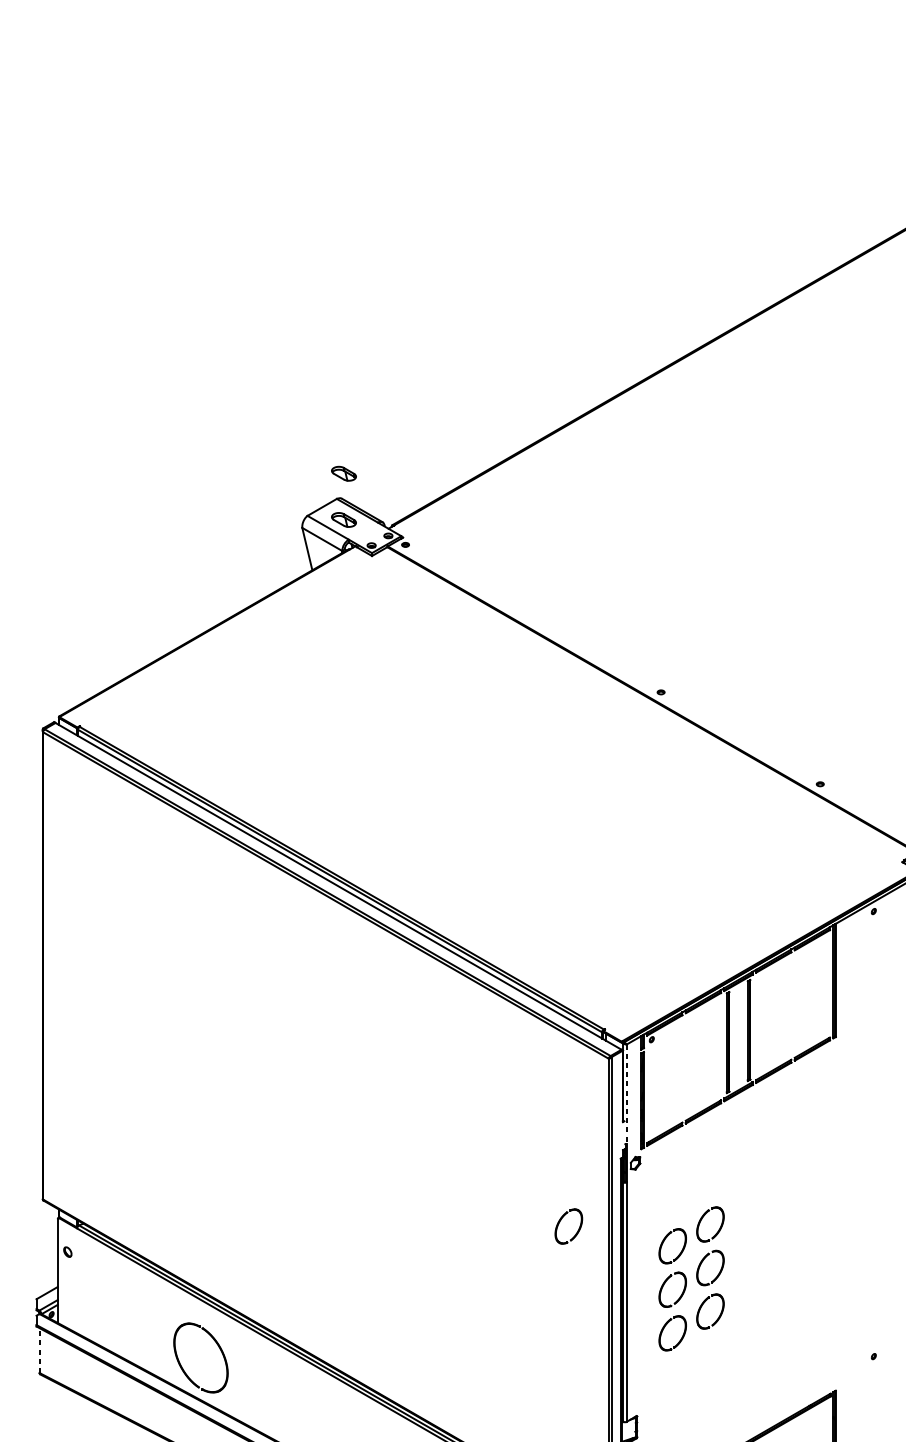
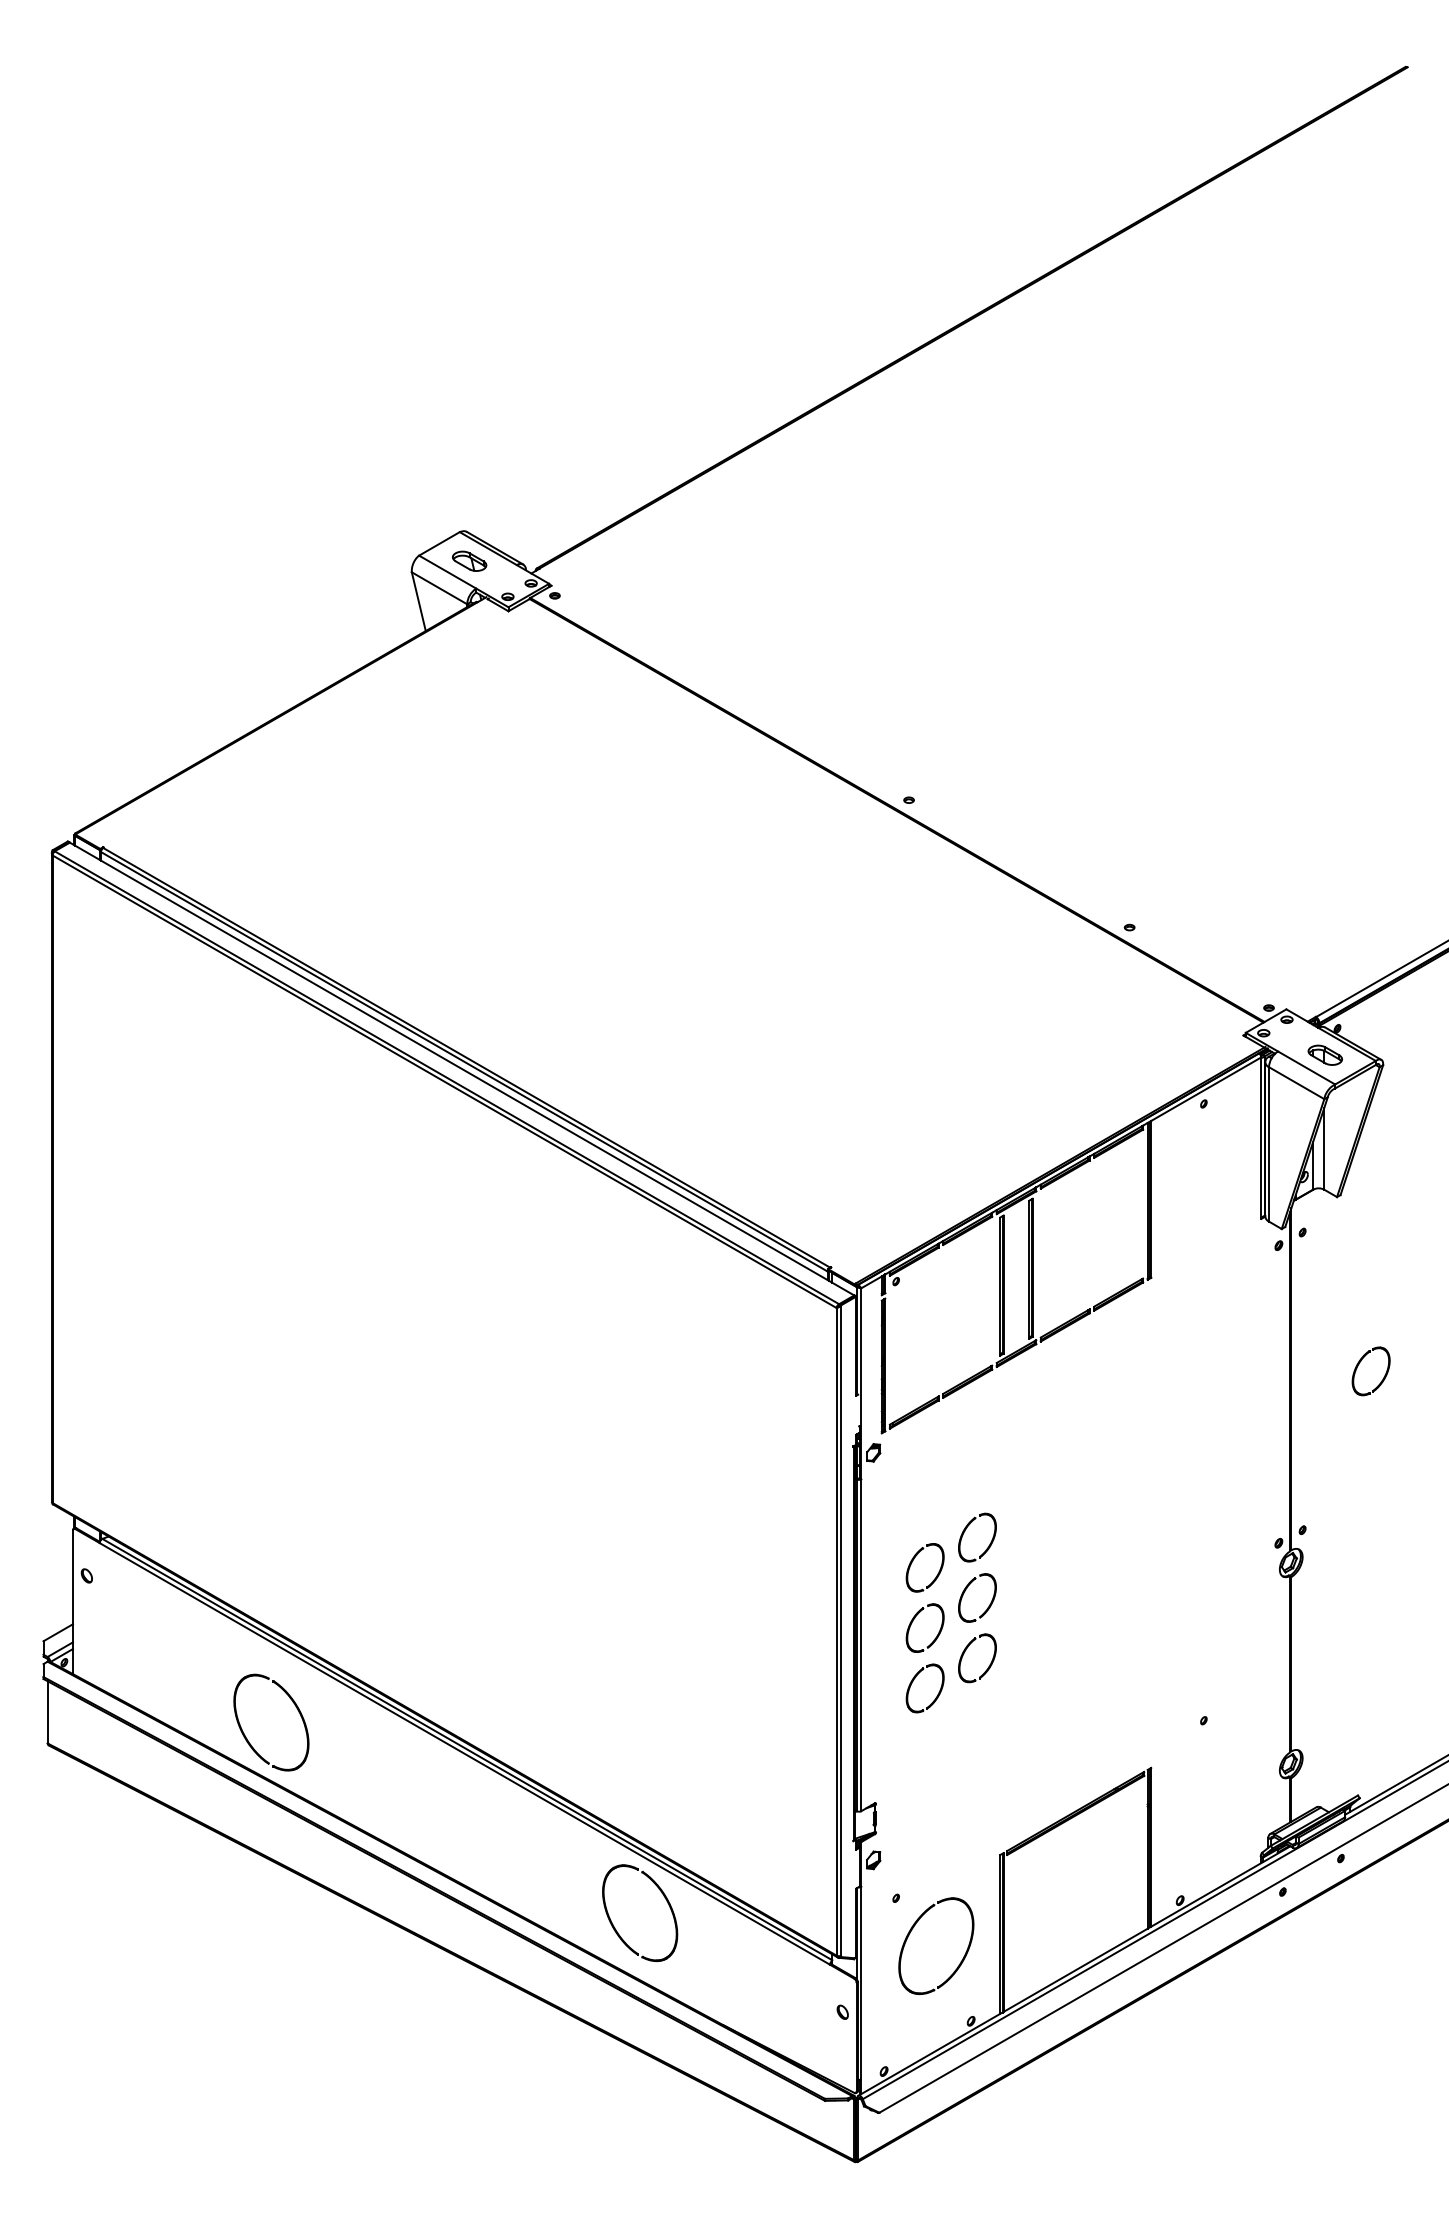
part: (343, 473) -> (469, 496), removed
line: (626, 1094) -> (861, 1357), dashed -> solid
part: (559, 1222) -> (768, 1535), removed
line: (39, 1349) -> (47, 1711), dashed -> solid

